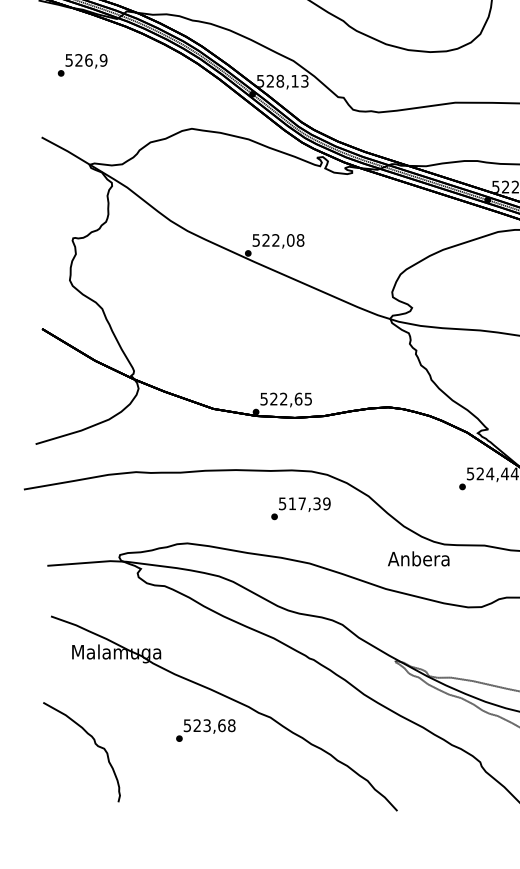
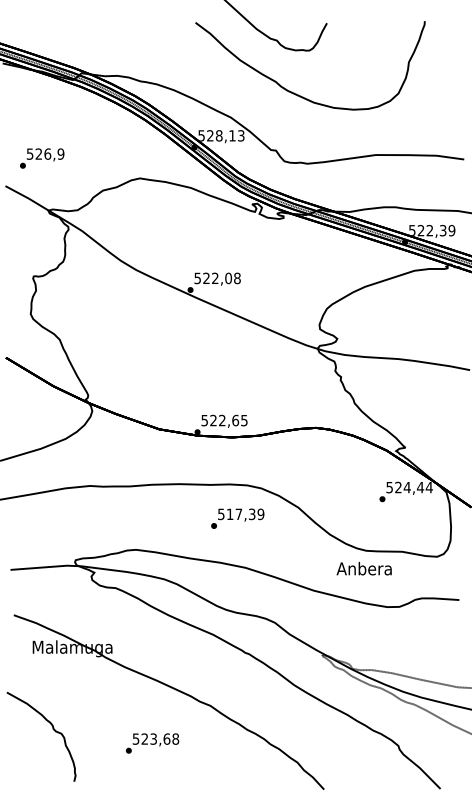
text: (83, 65) -> (42, 158), moved
text: (417, 558) -> (363, 568), moved
text: (205, 730) -> (152, 743), moved

